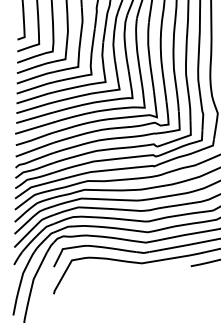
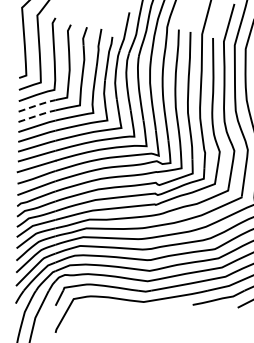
line: (35, 67) -> (37, 105), solid -> dashed
line: (35, 77) -> (37, 115), solid -> dashed

